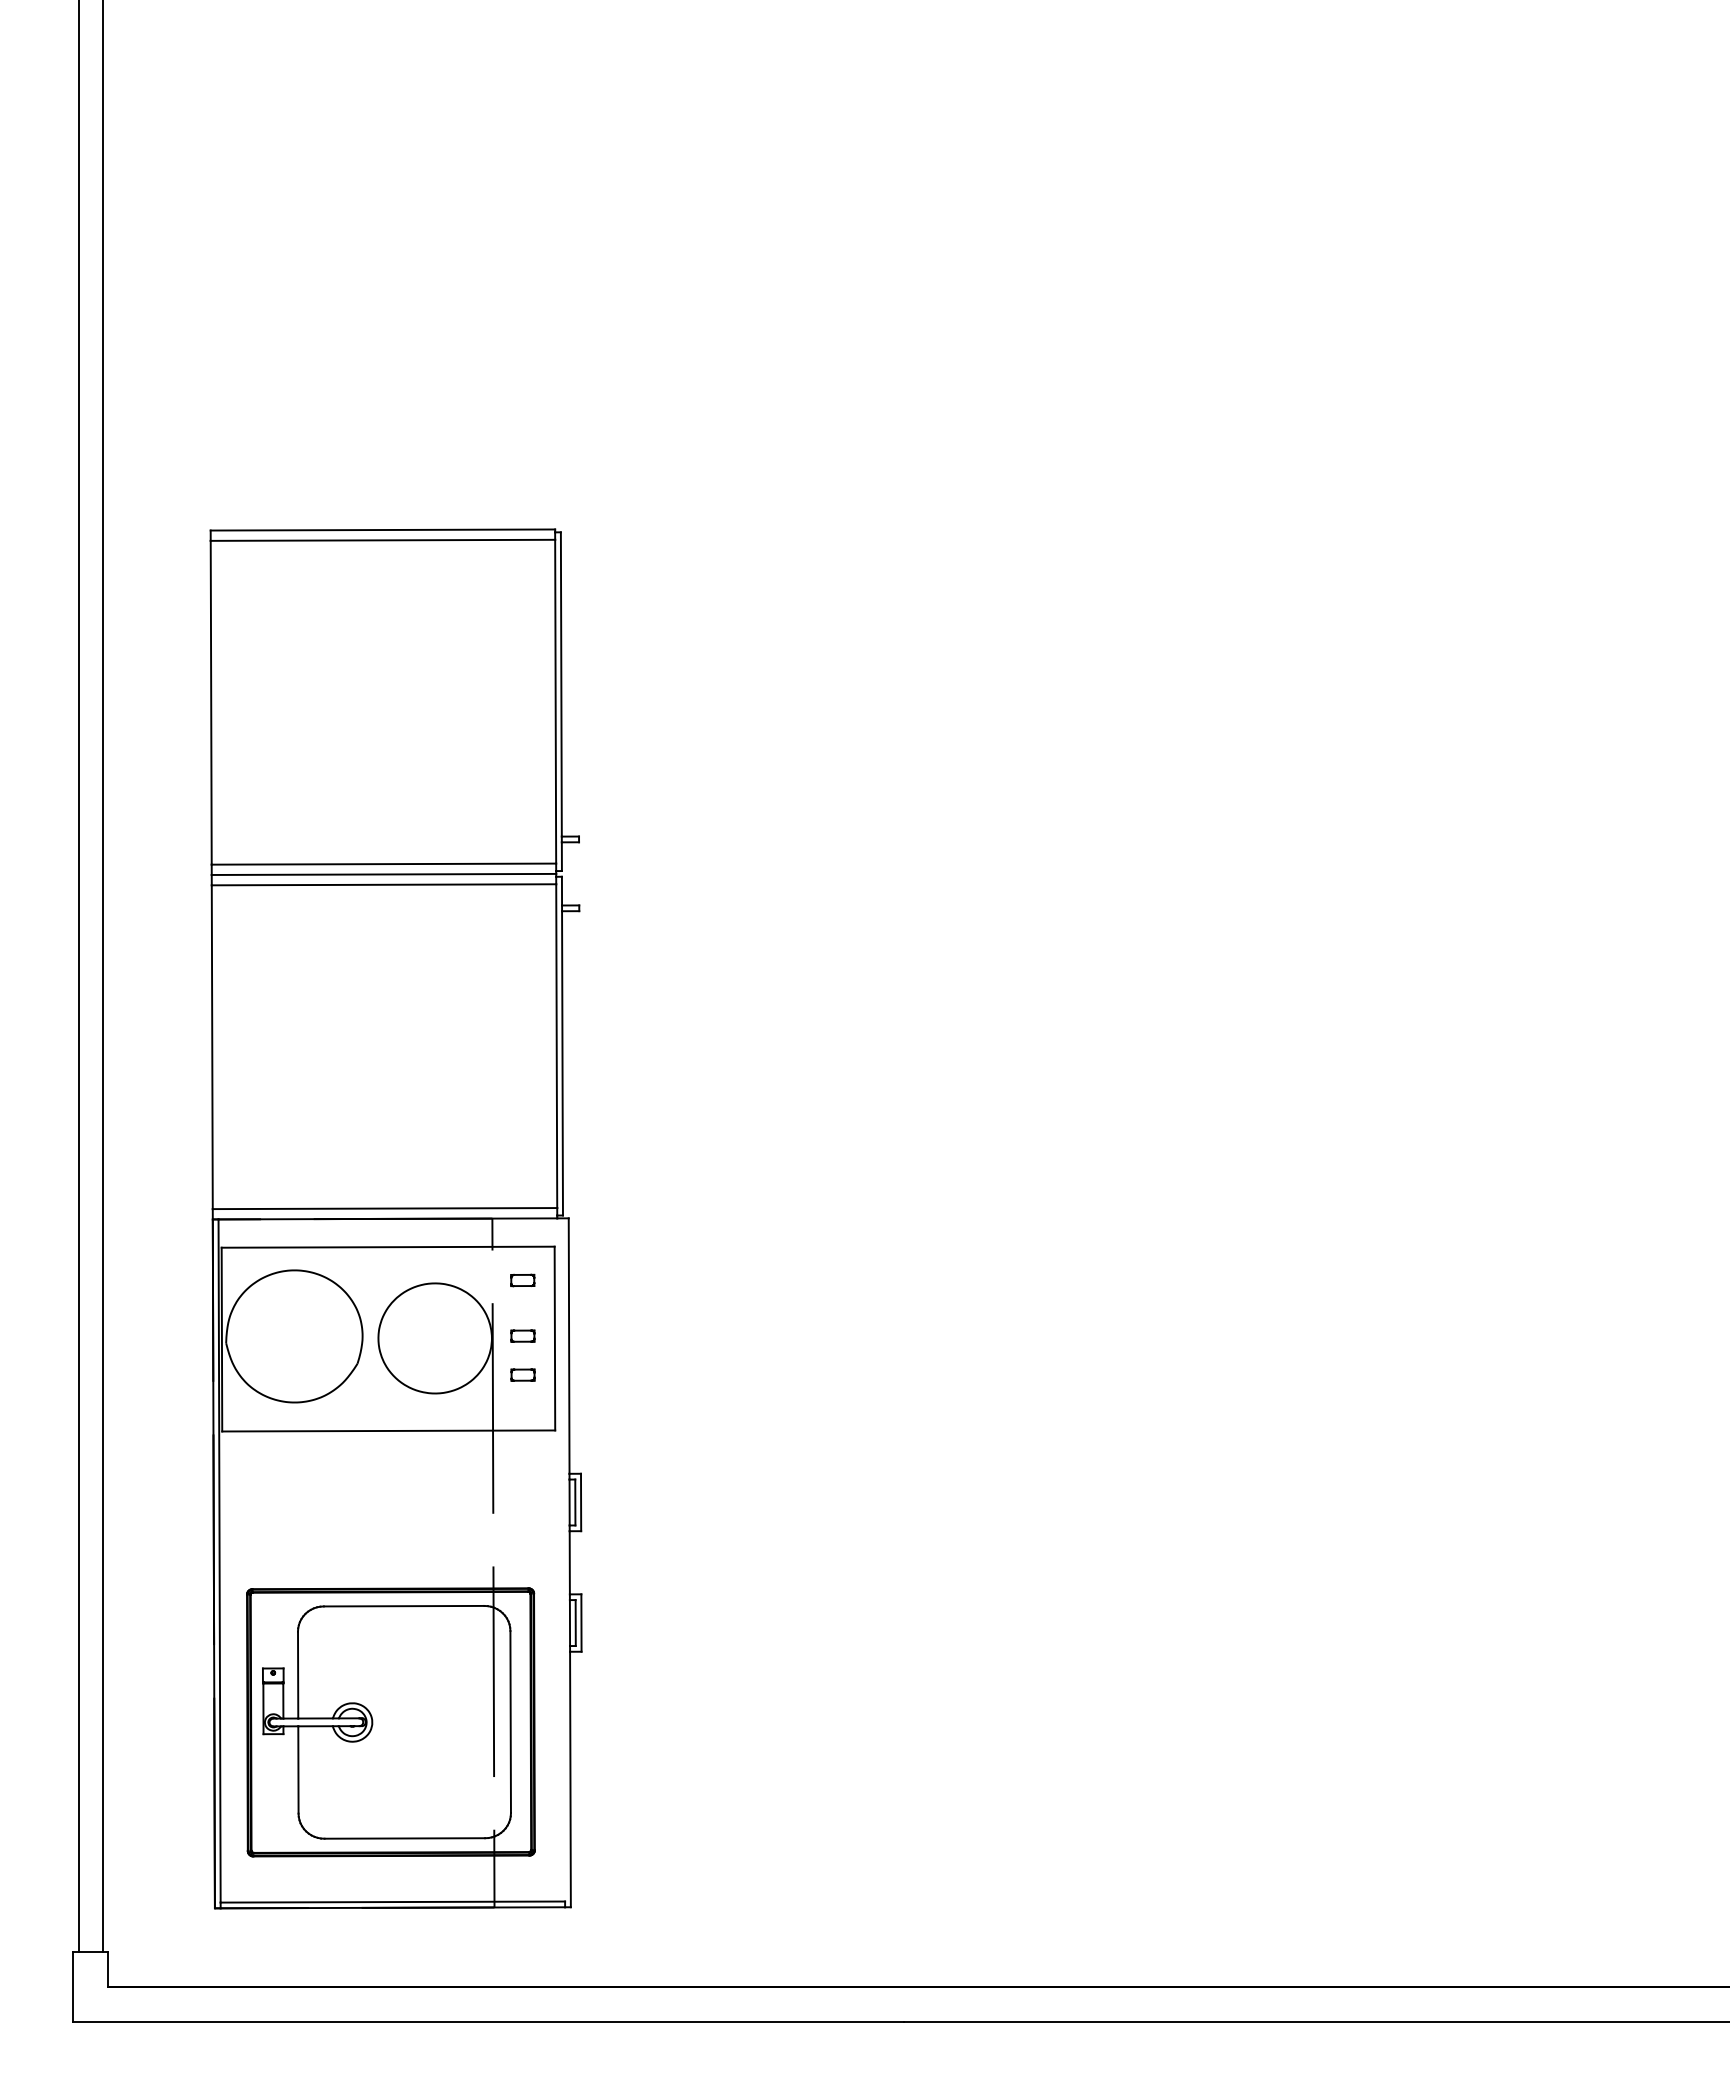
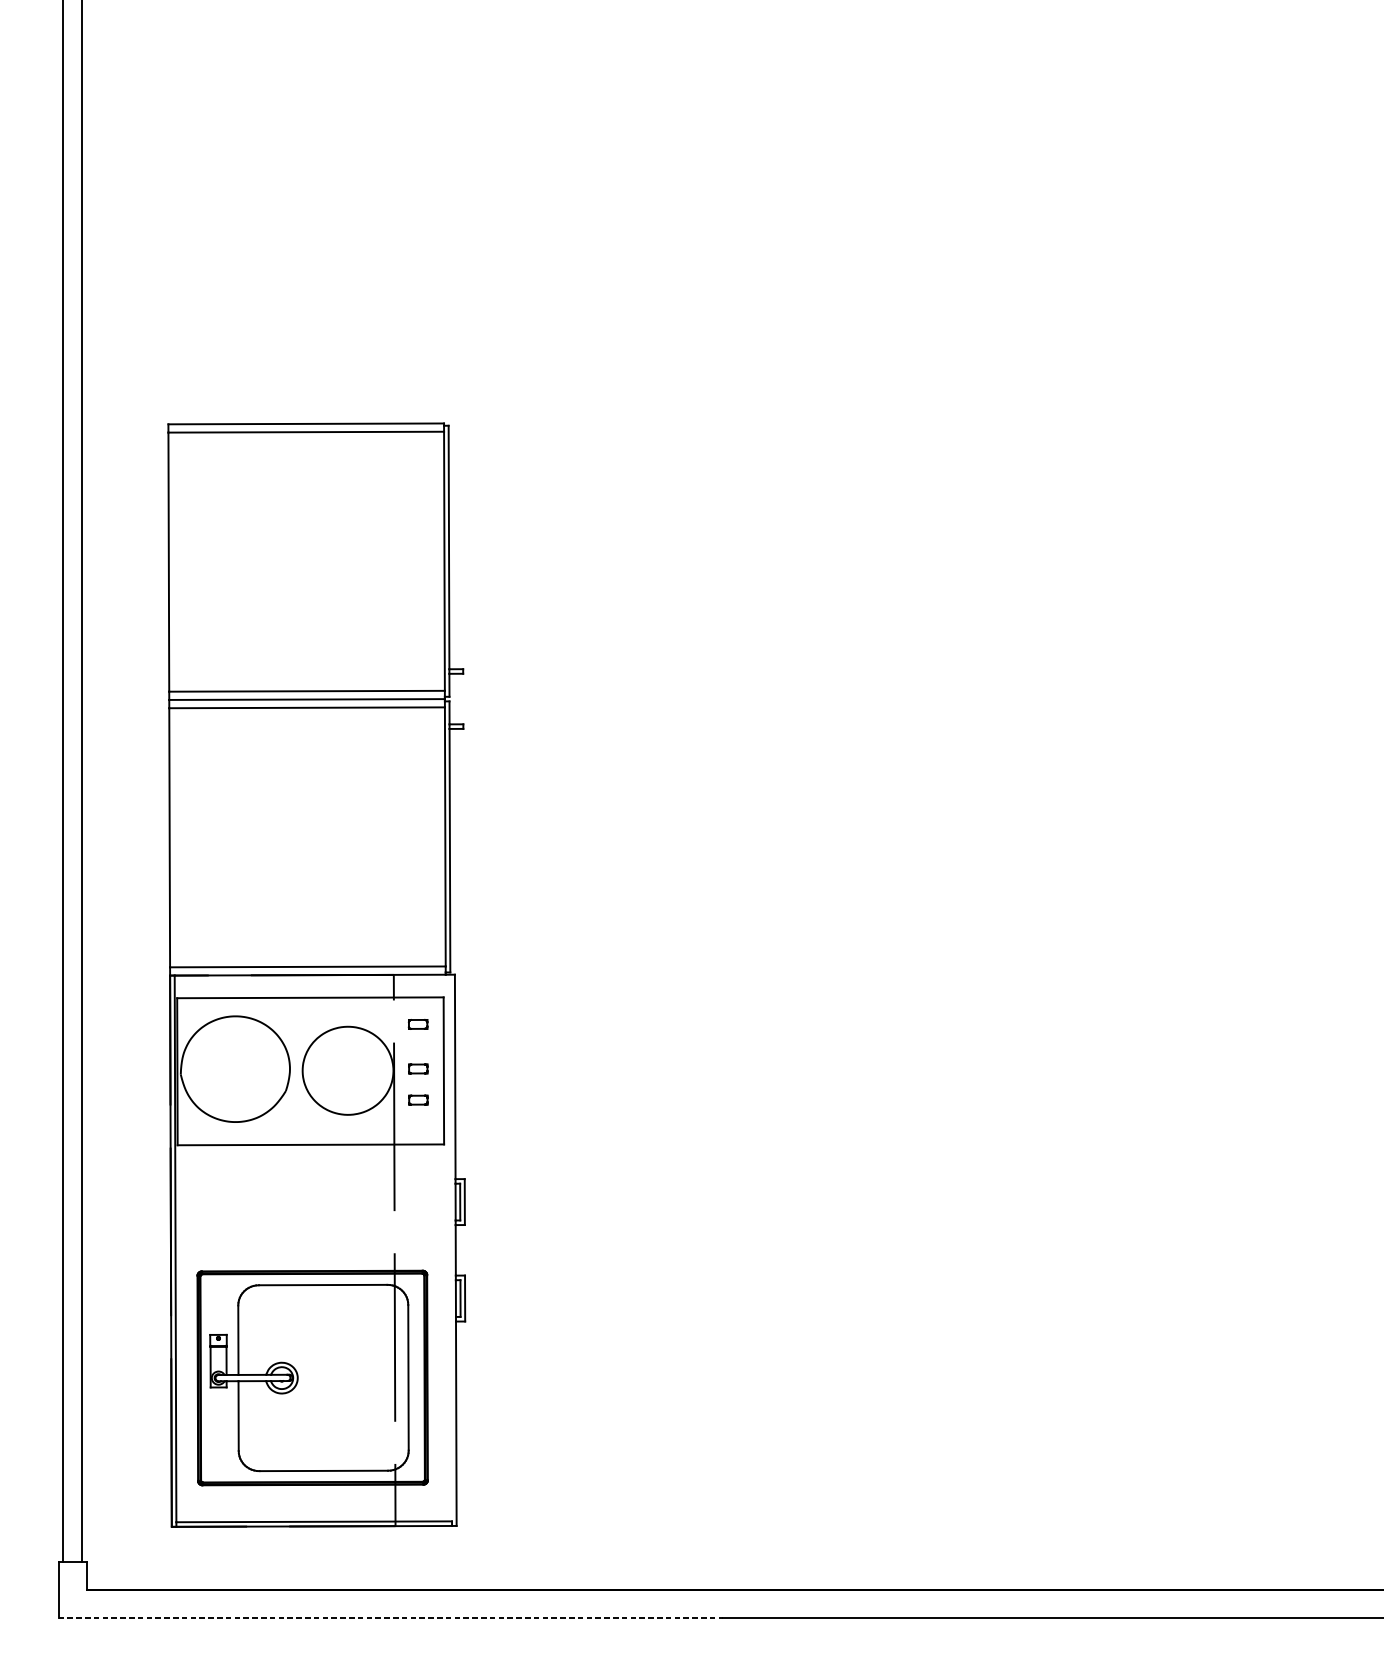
line: (489, 2022) -> (391, 1618), solid -> dashed

